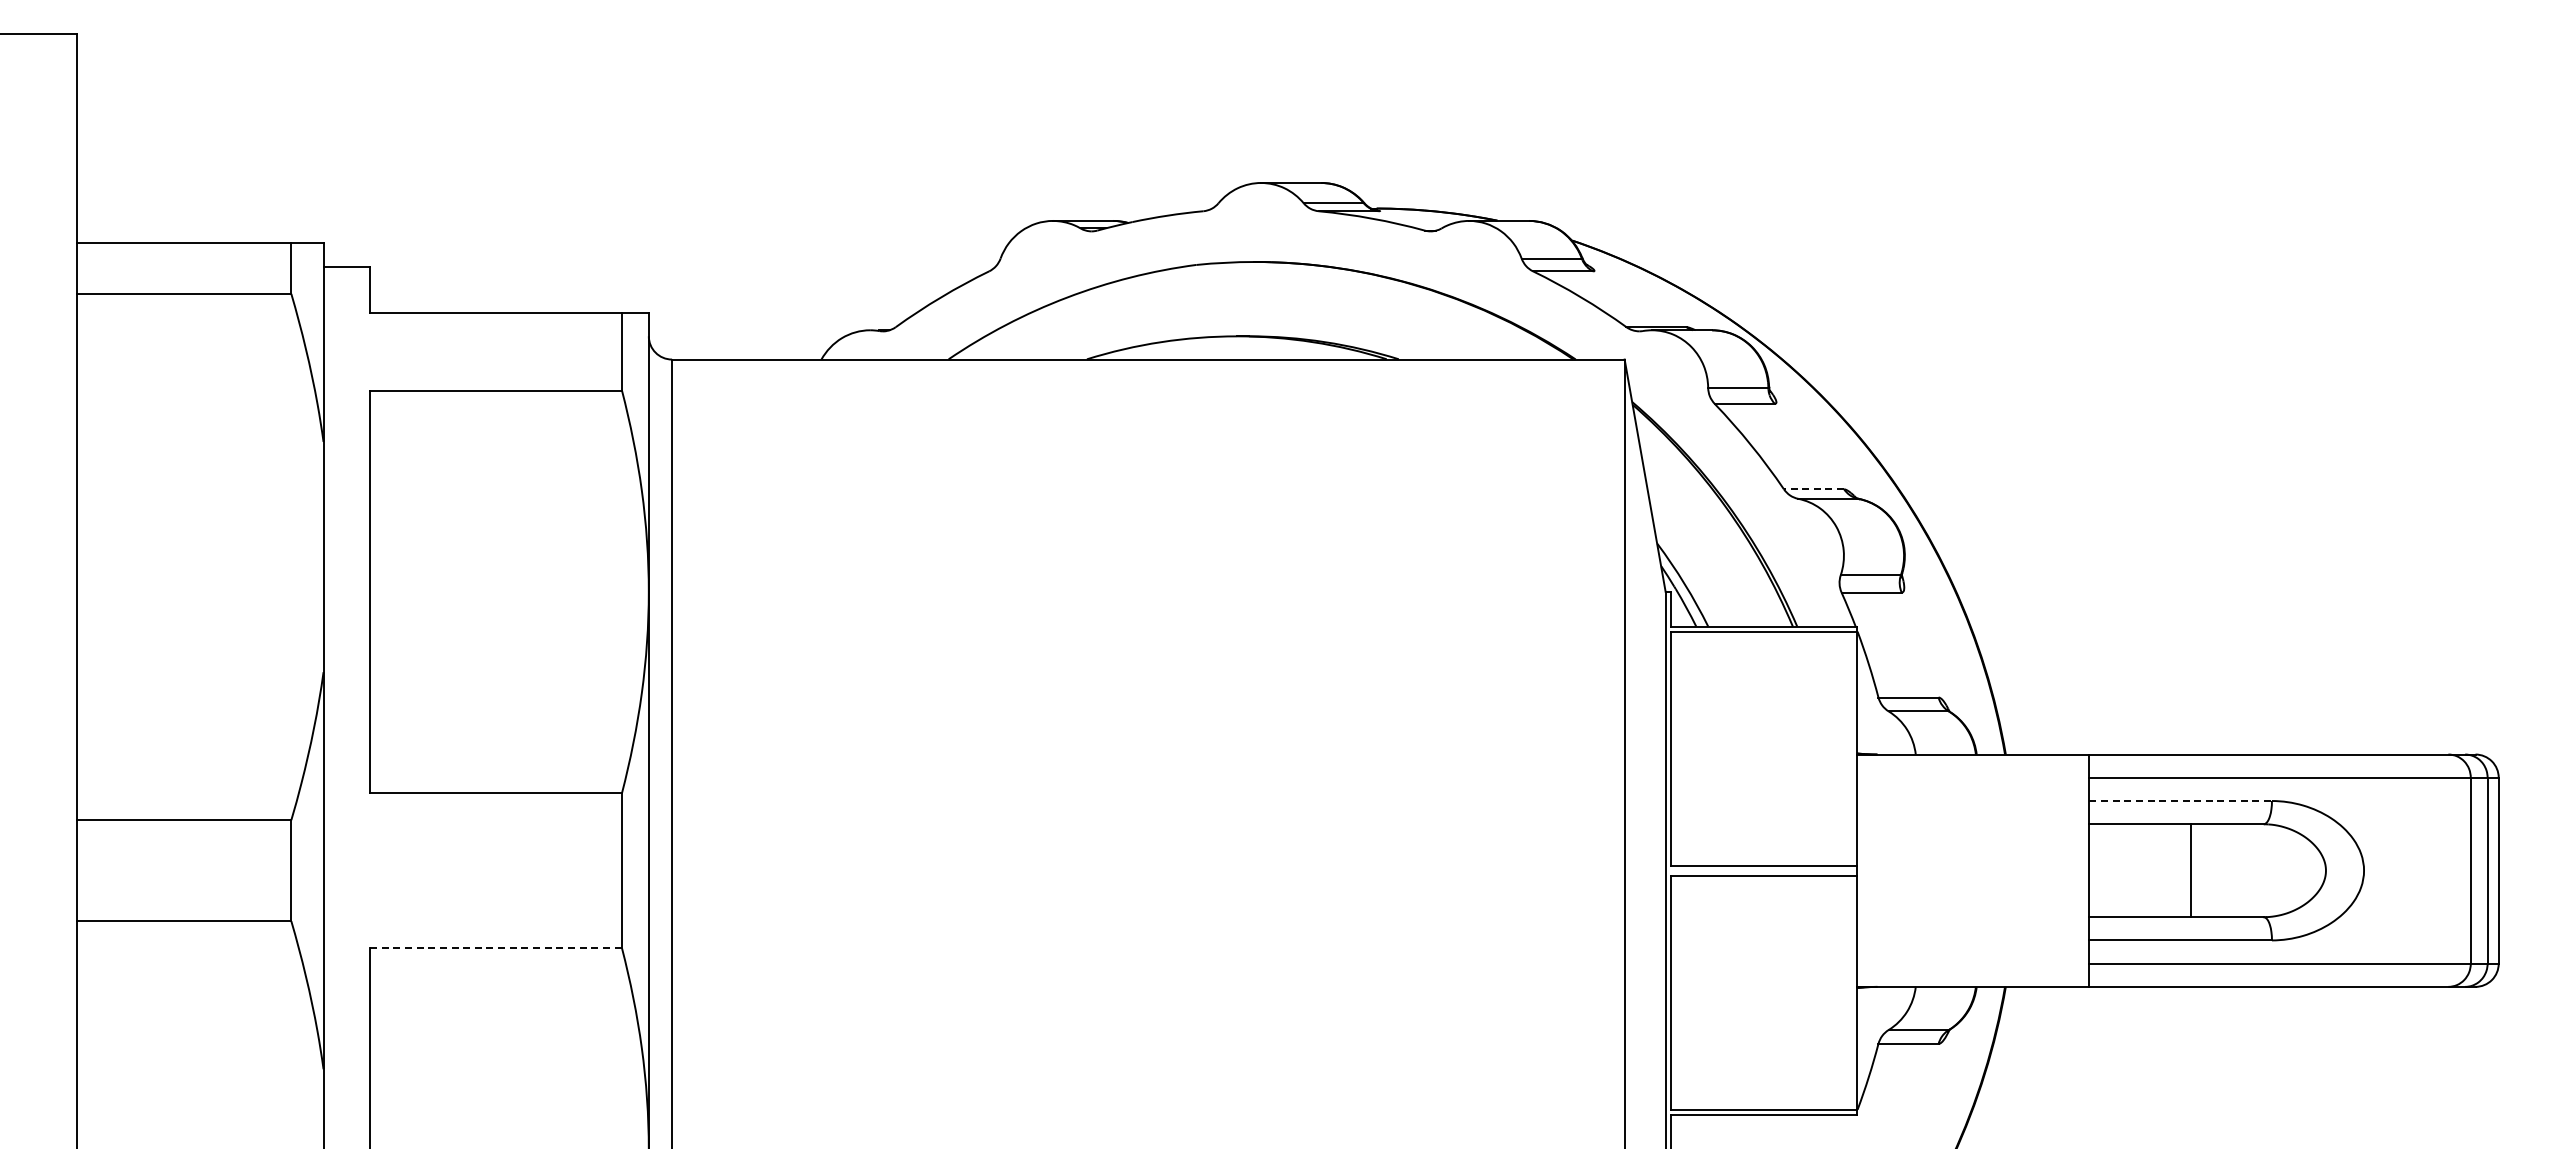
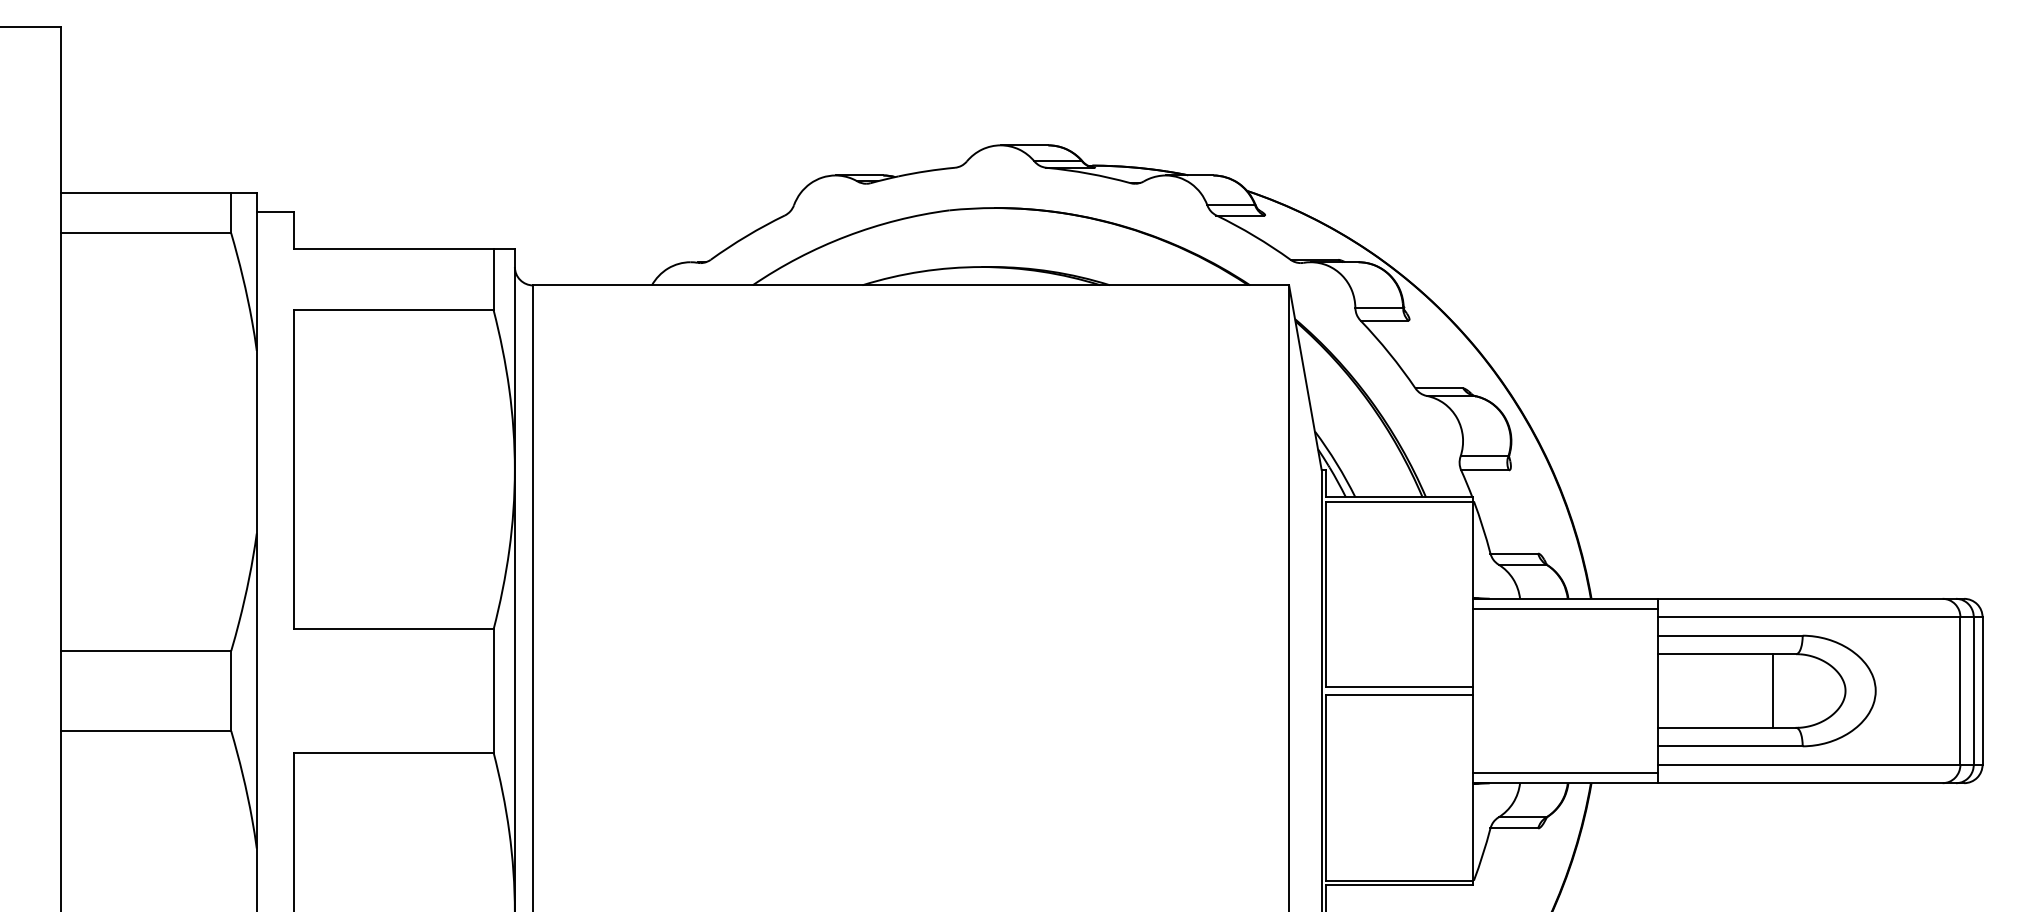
line: (1813, 489) -> (1438, 388), dashed -> solid
line: (1973, 767) -> (1565, 609), added
line: (2181, 801) -> (1730, 636), dashed -> solid
line: (2191, 870) -> (1772, 690), moved
line: (496, 948) -> (394, 752), dashed -> solid
line: (1973, 974) -> (1565, 773), added

